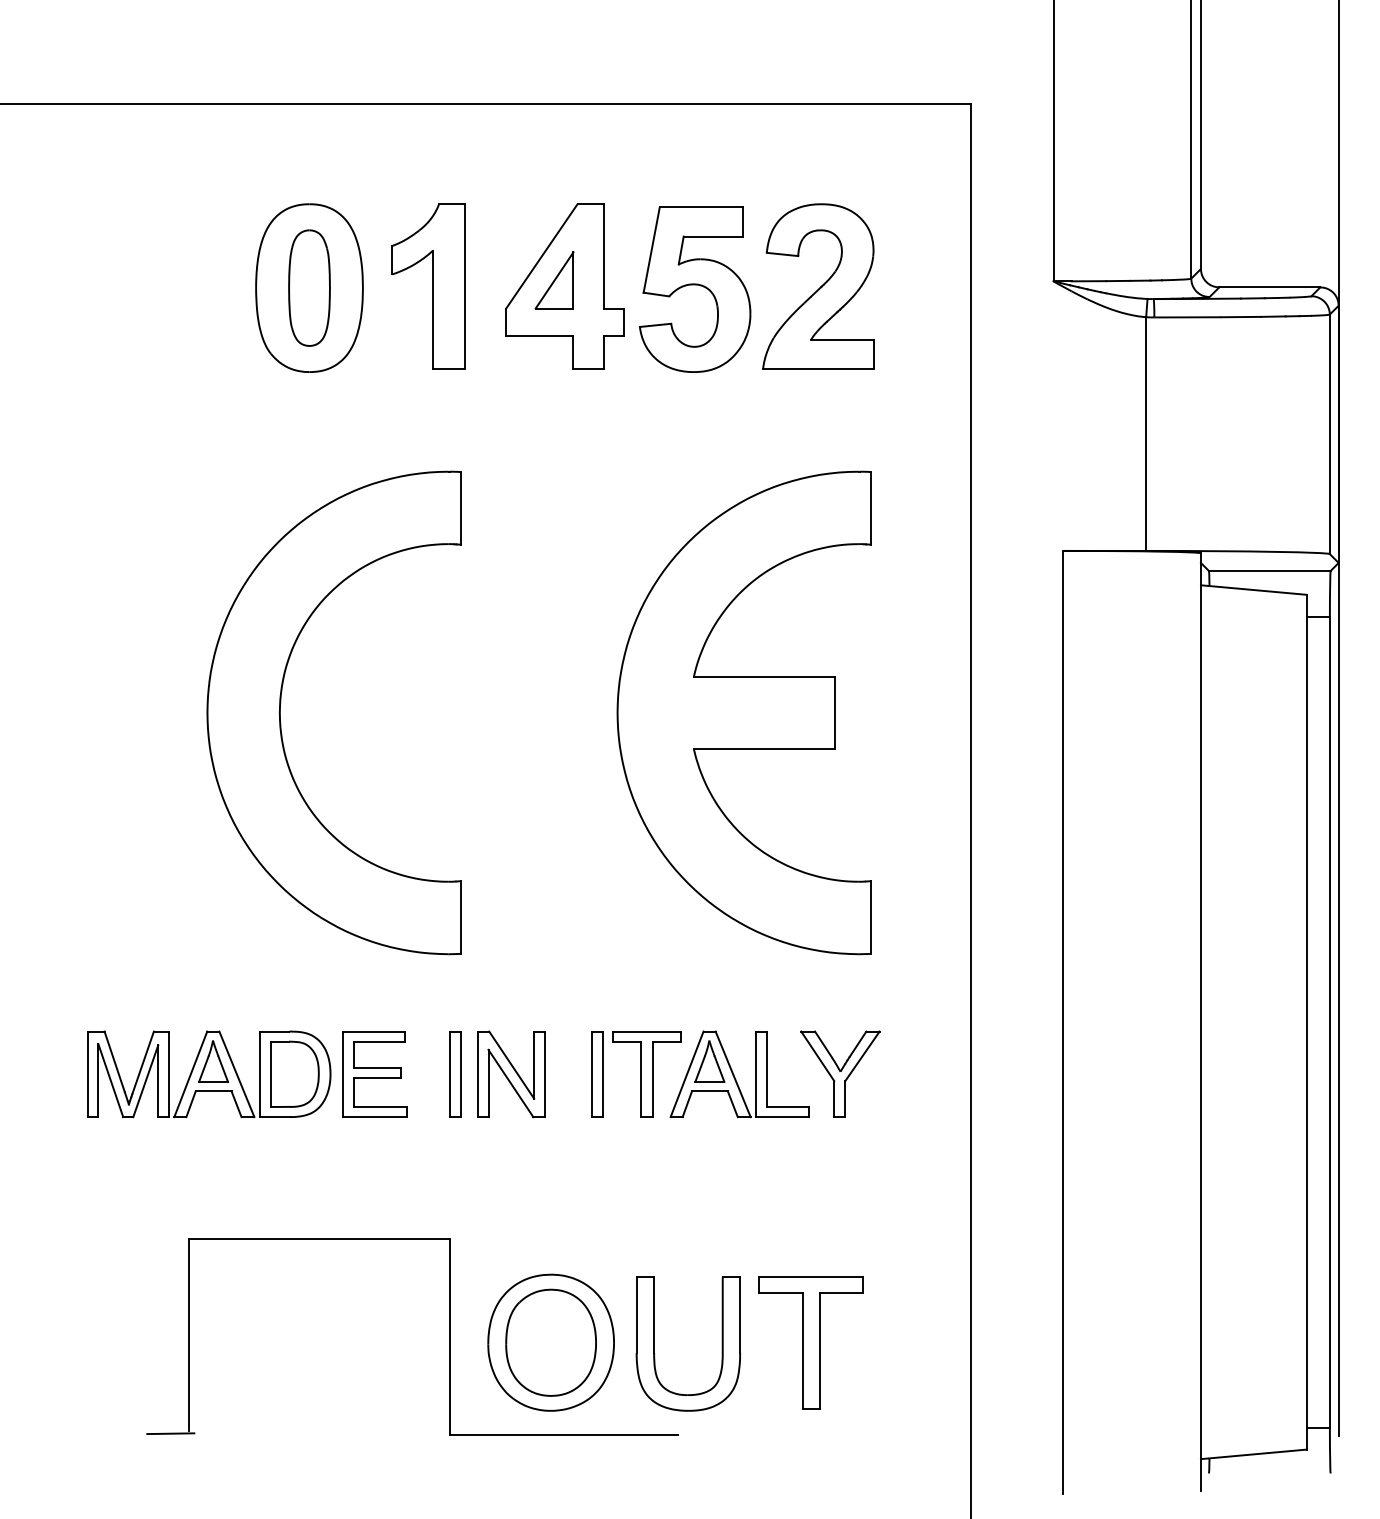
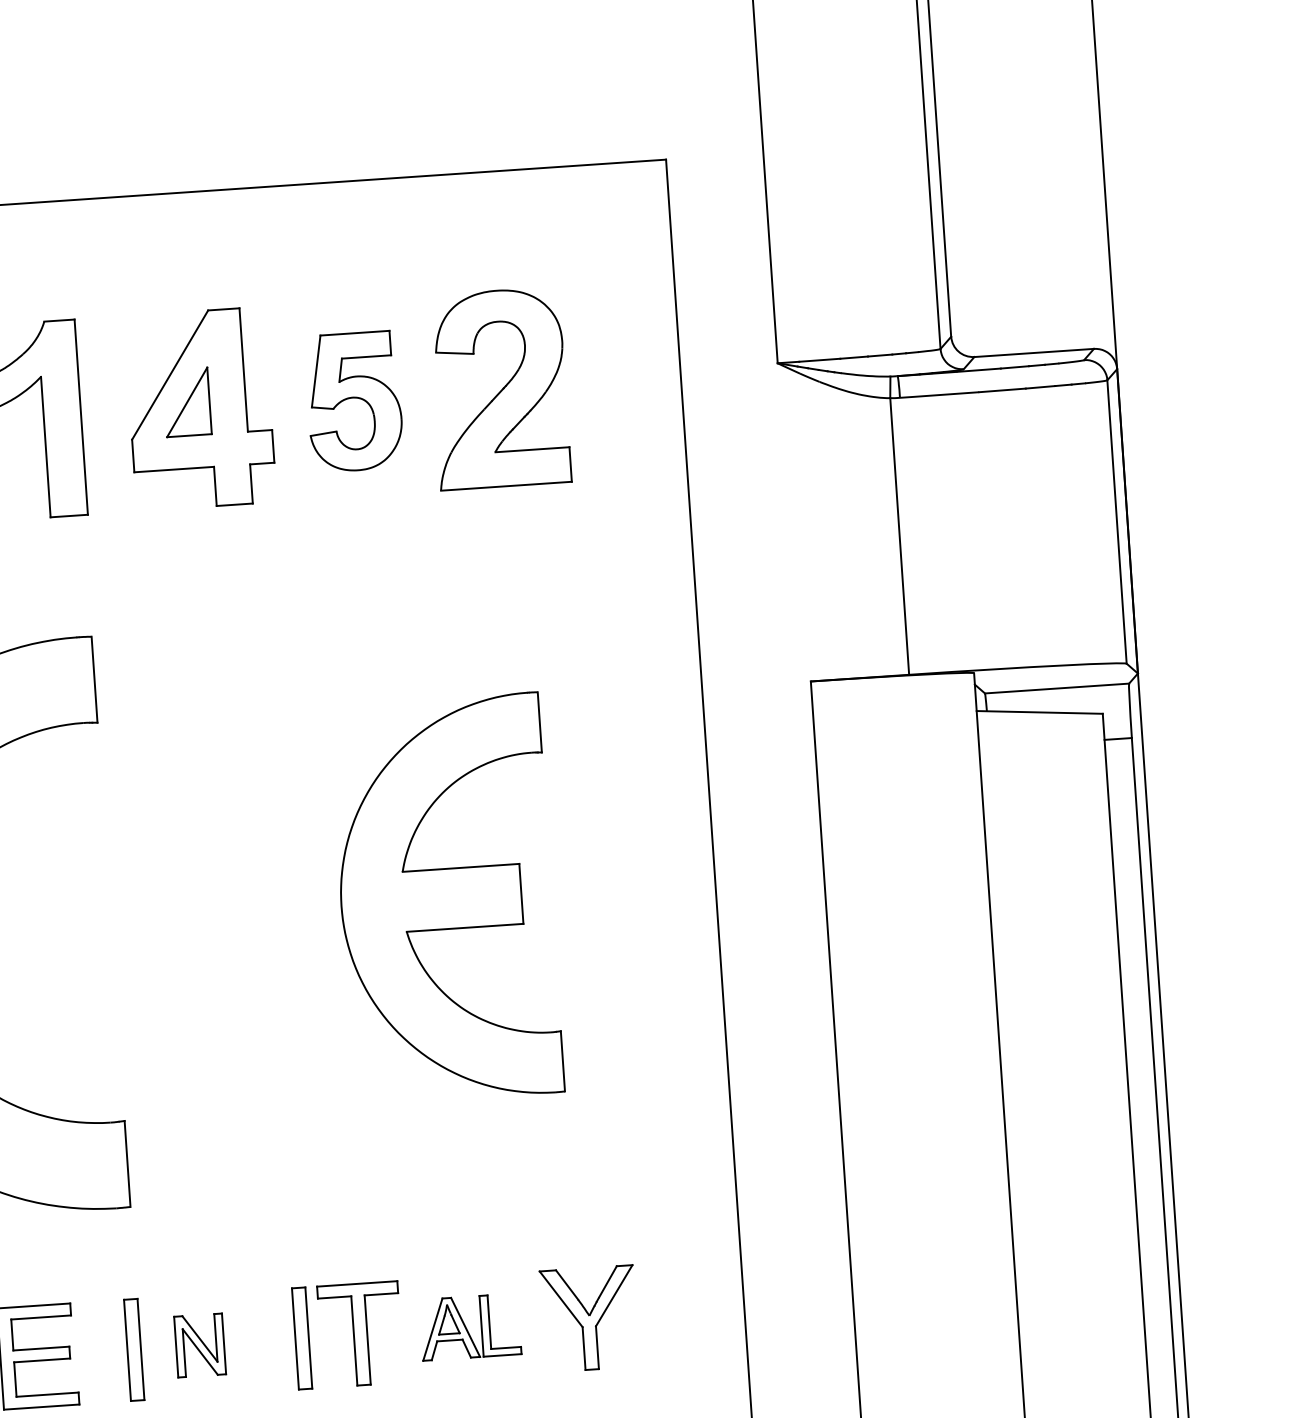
part: (695, 289) -> (354, 401), size x0.7
part: (743, 712) -> (445, 898), size x0.7
part: (511, 1074) -> (200, 1345), size x0.6
part: (739, 1074) -> (470, 1327), size x0.6

